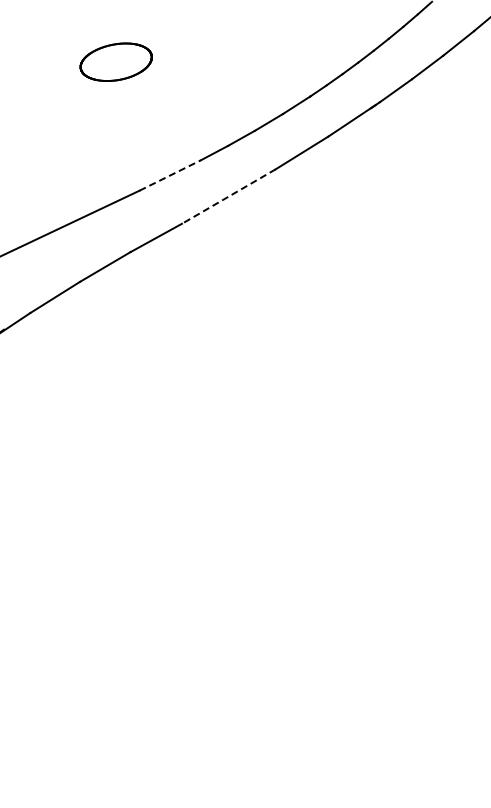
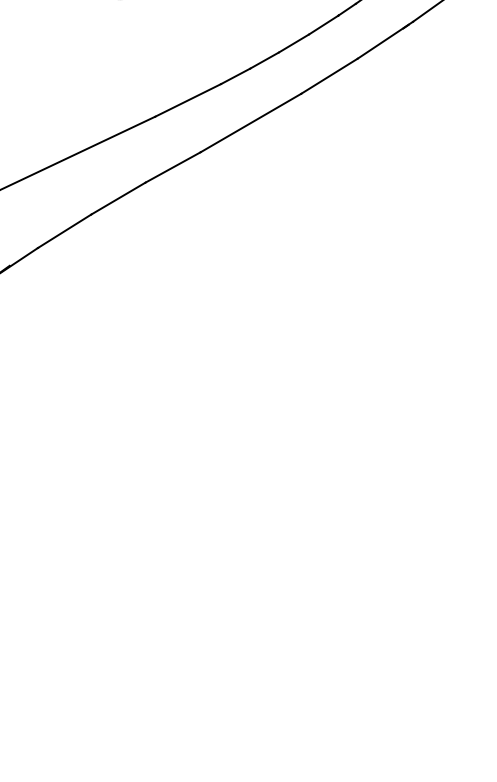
line: (170, 175) -> (188, 100), dashed -> solid
line: (228, 196) -> (250, 122), dashed -> solid

